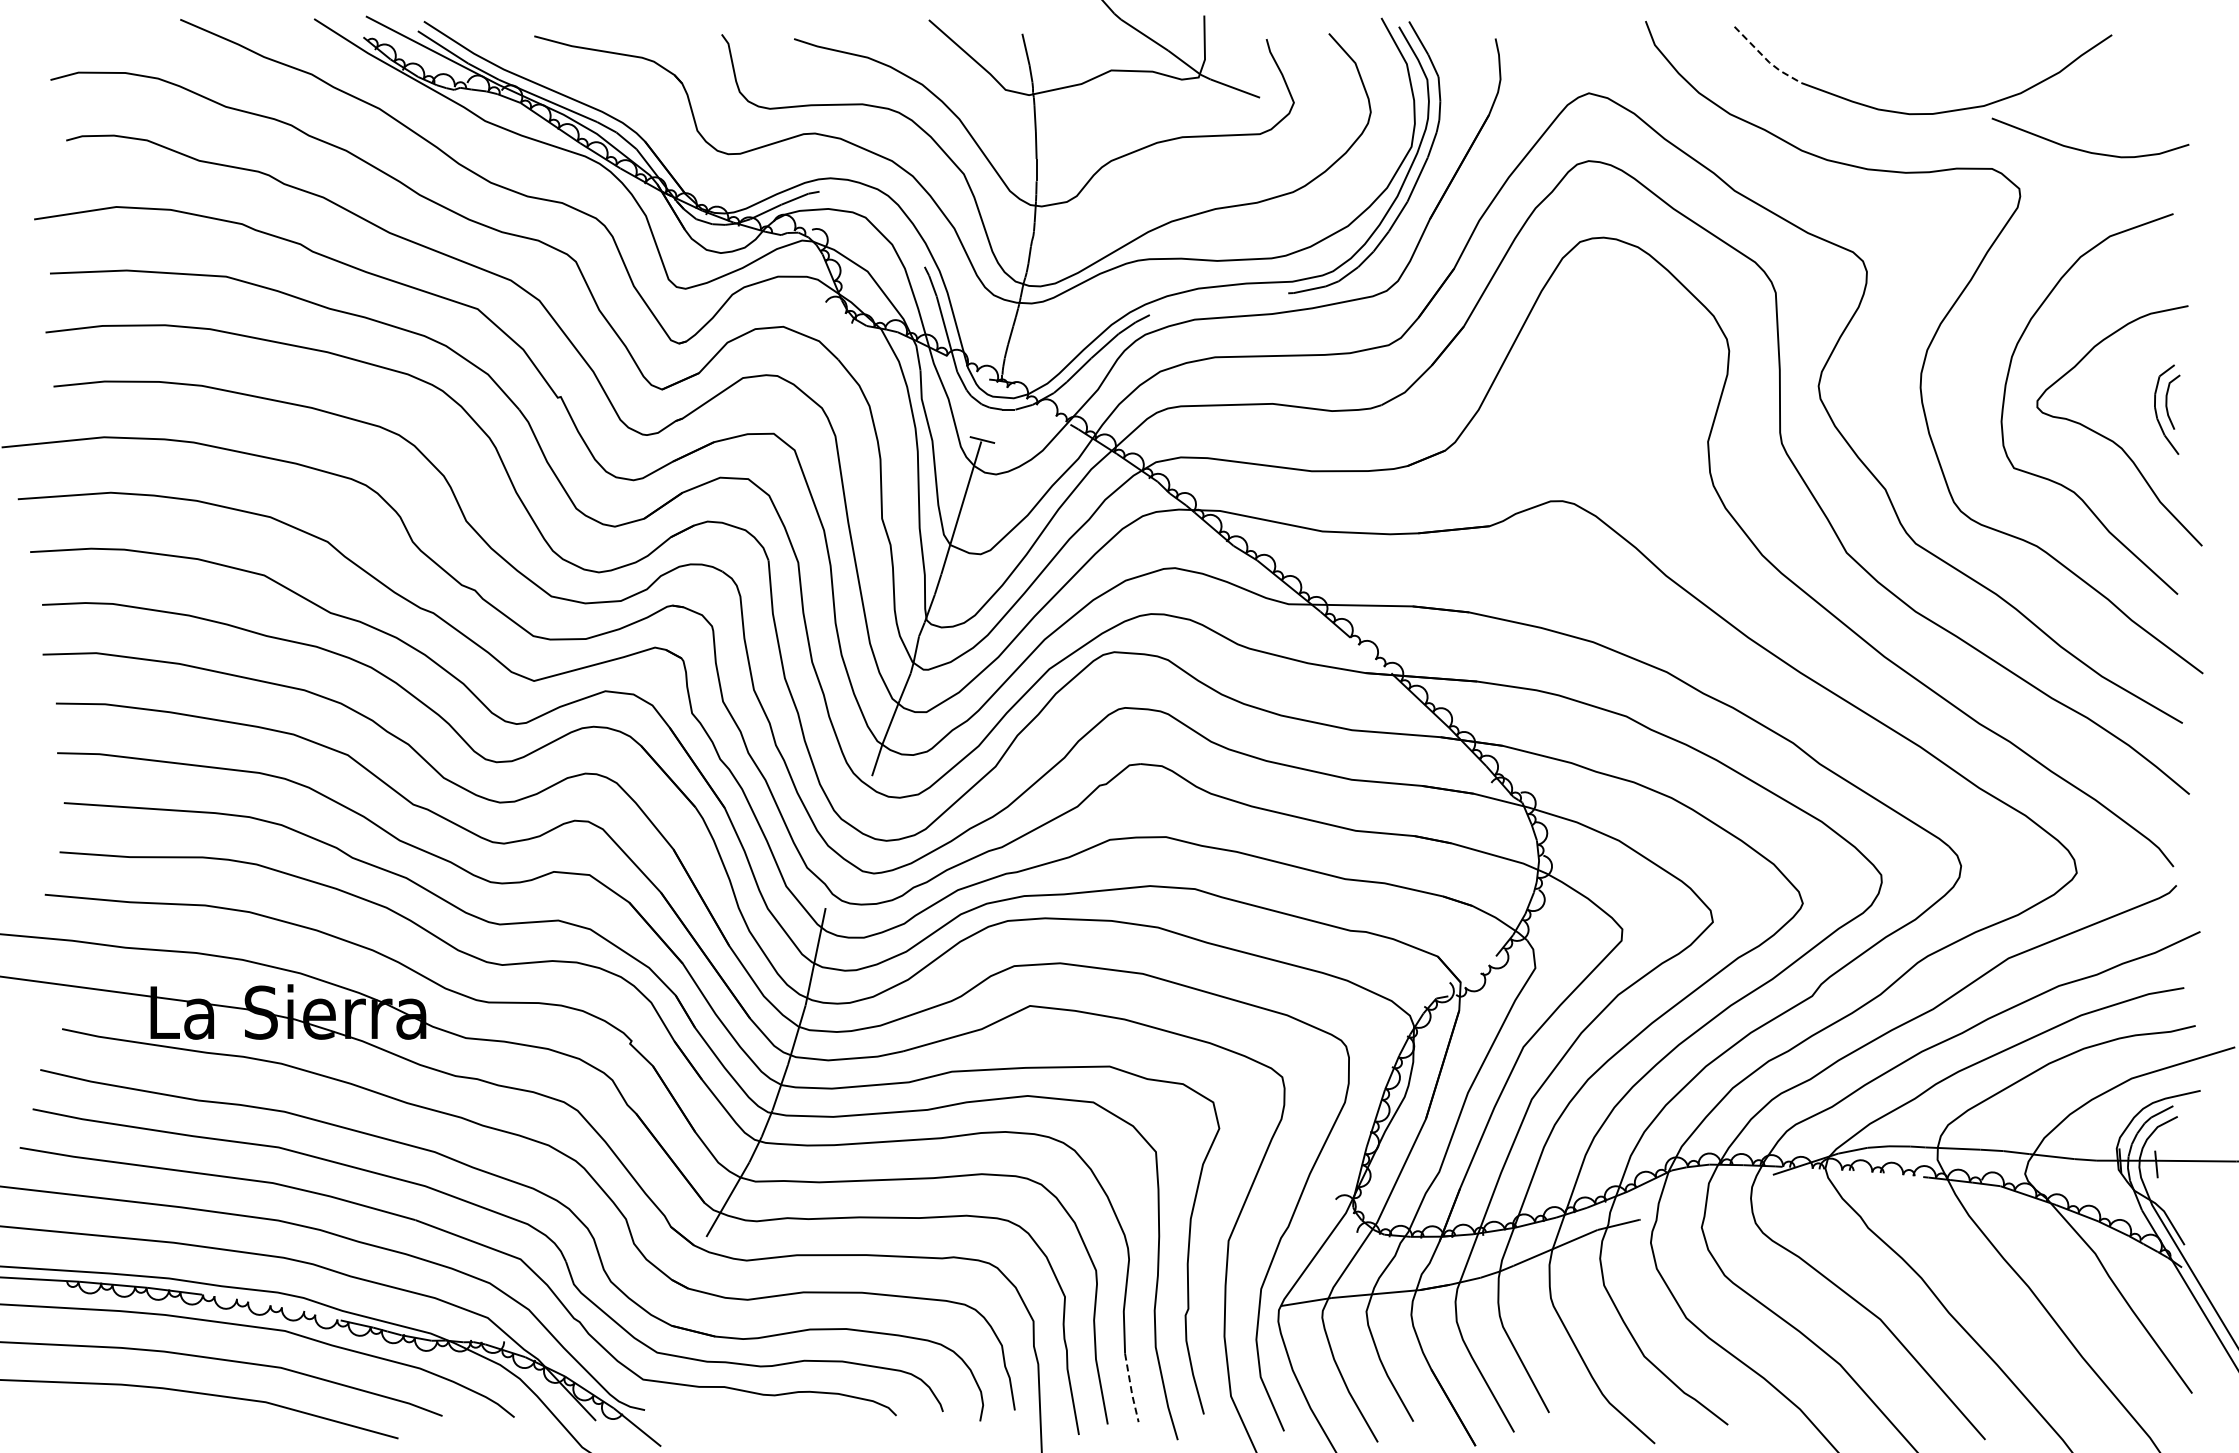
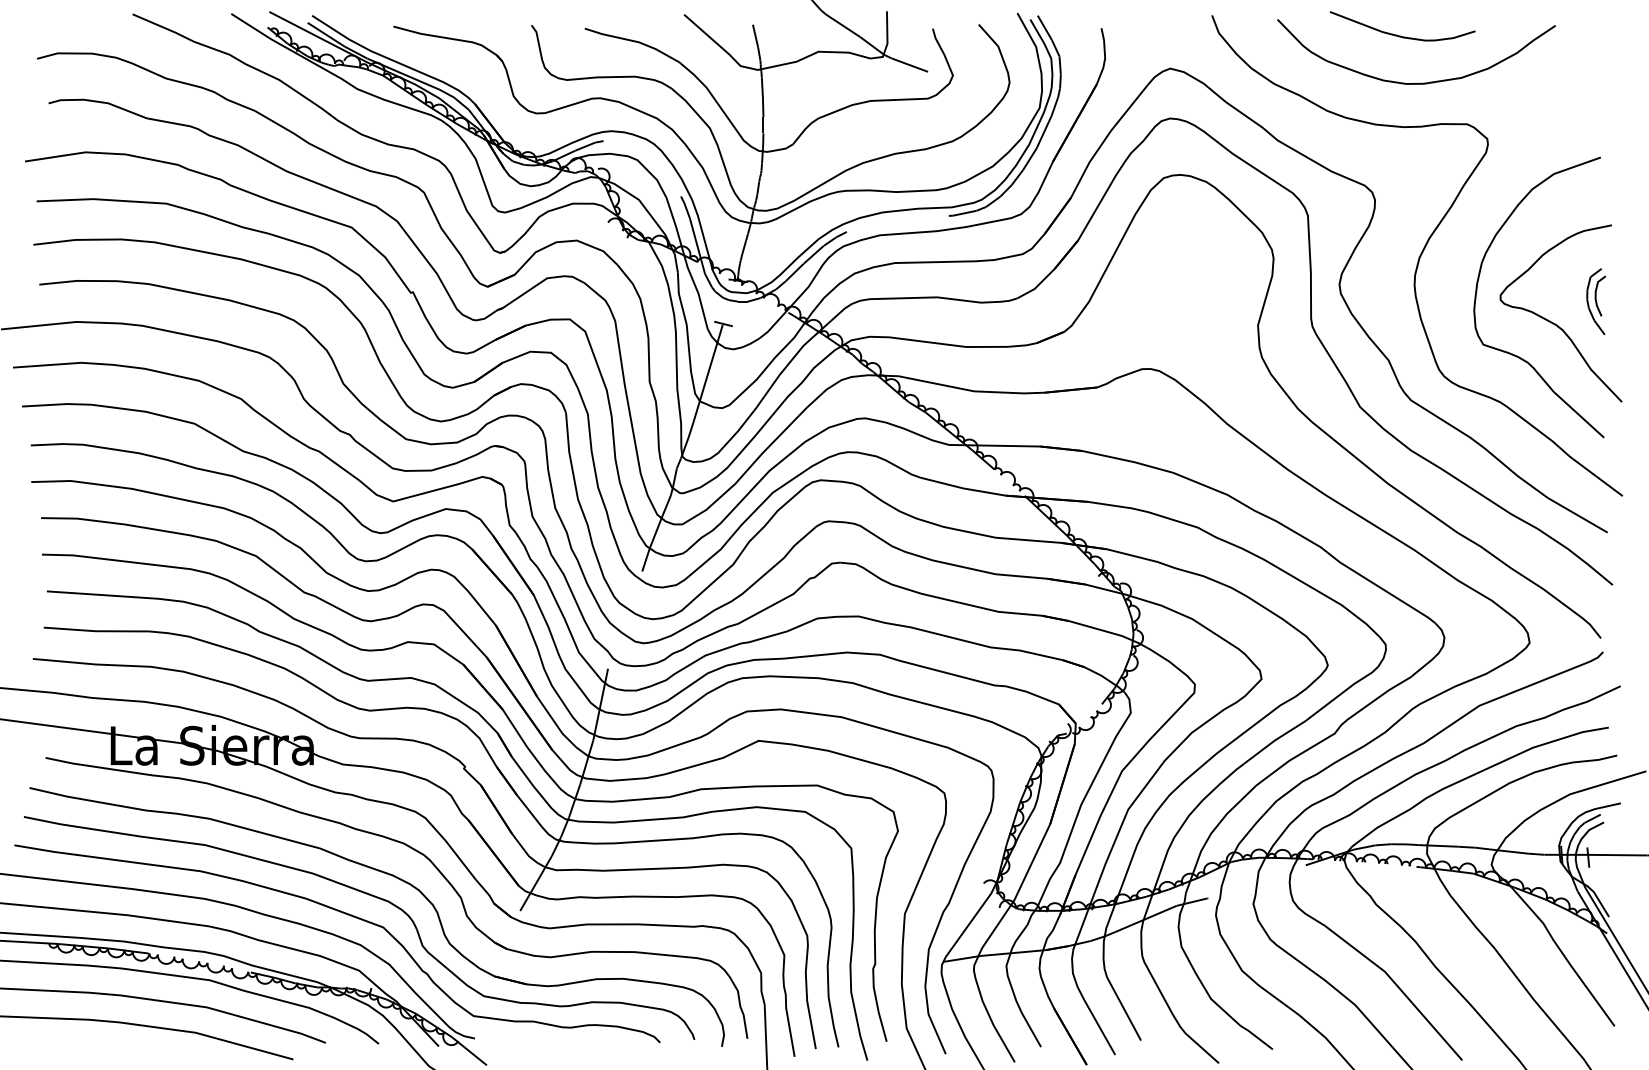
line: (1766, 59) -> (1301, 43), dashed -> solid
curve: (2086, 150) -> (1399, 35), moved
line: (1131, 1388) -> (833, 1022), dashed -> solid

